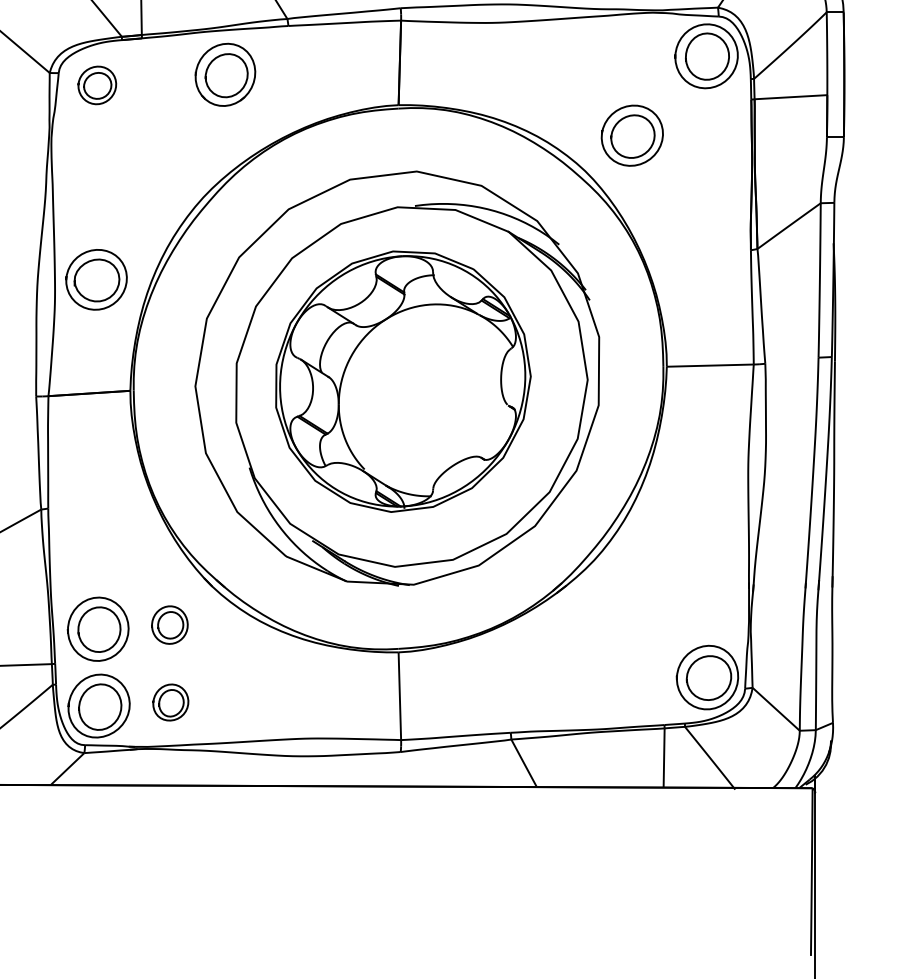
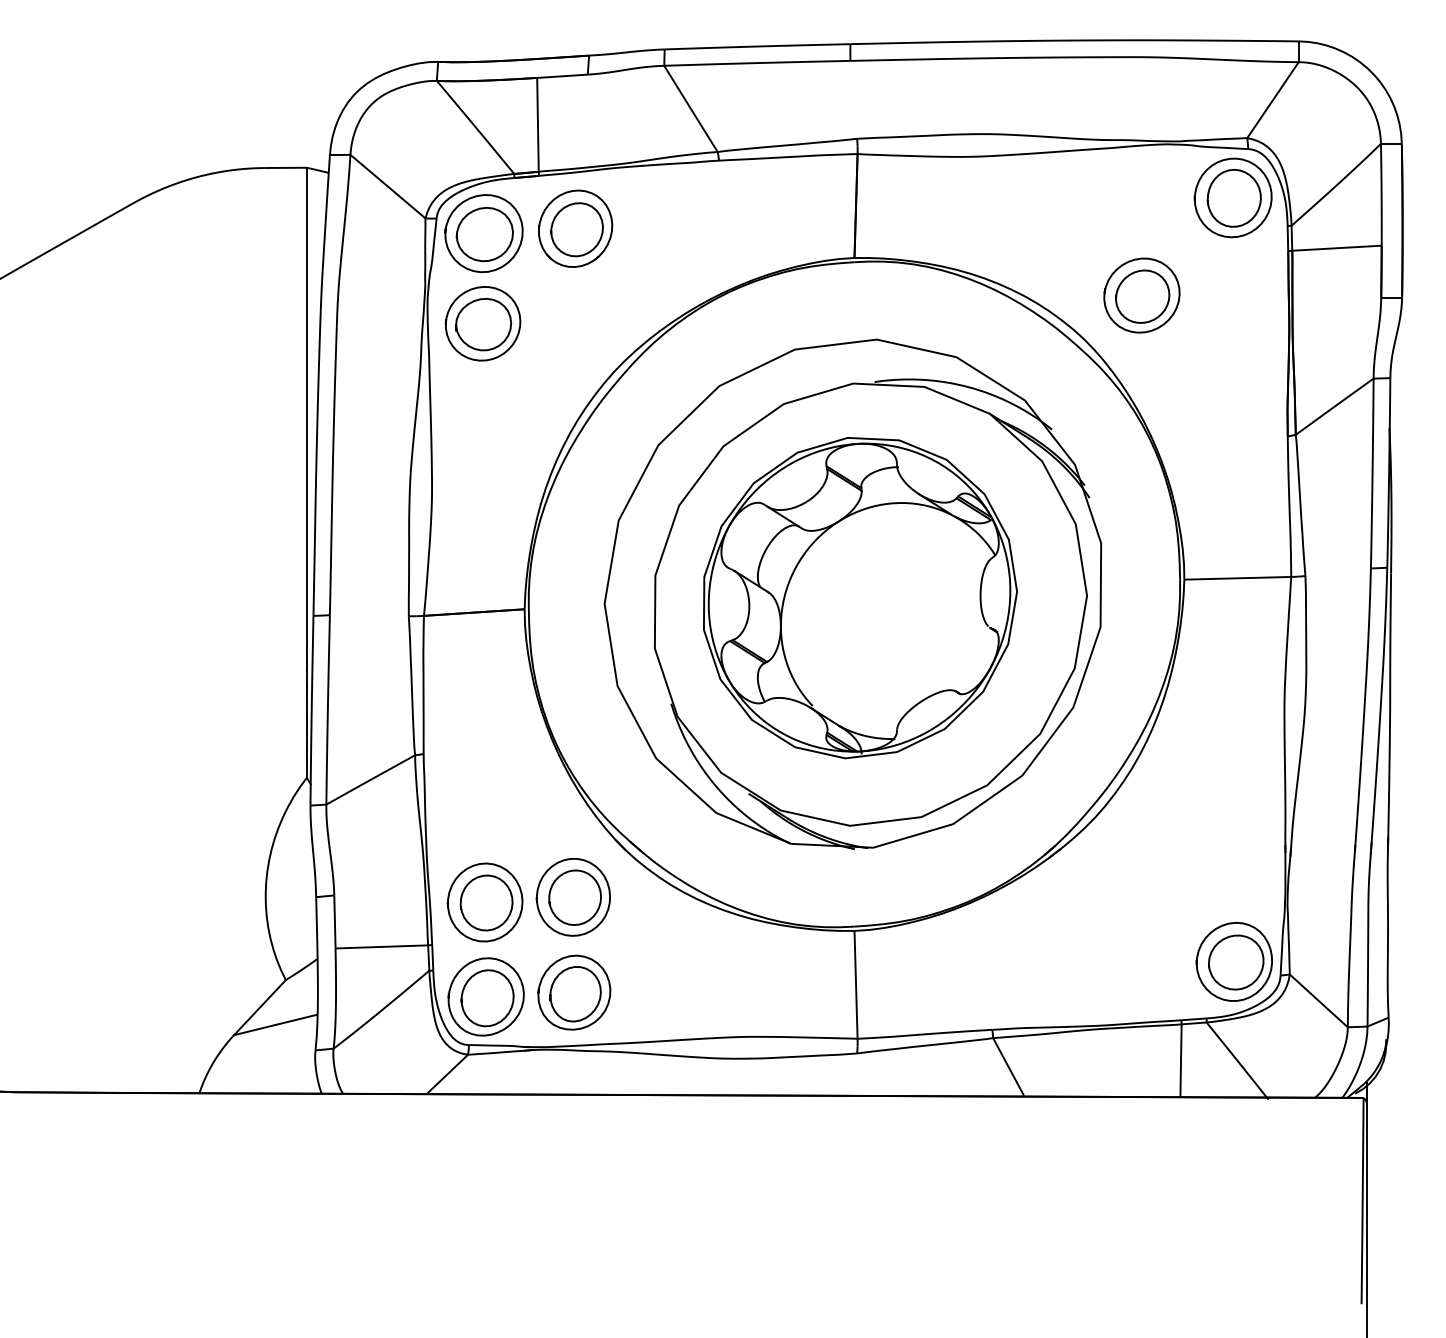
part: (225, 74) -> (575, 228), moved
part: (96, 85) -> (483, 233), size x1.67
part: (96, 279) -> (482, 323), moved
part: (169, 625) -> (572, 897), size x1.67
part: (170, 702) -> (574, 992), size x1.67

